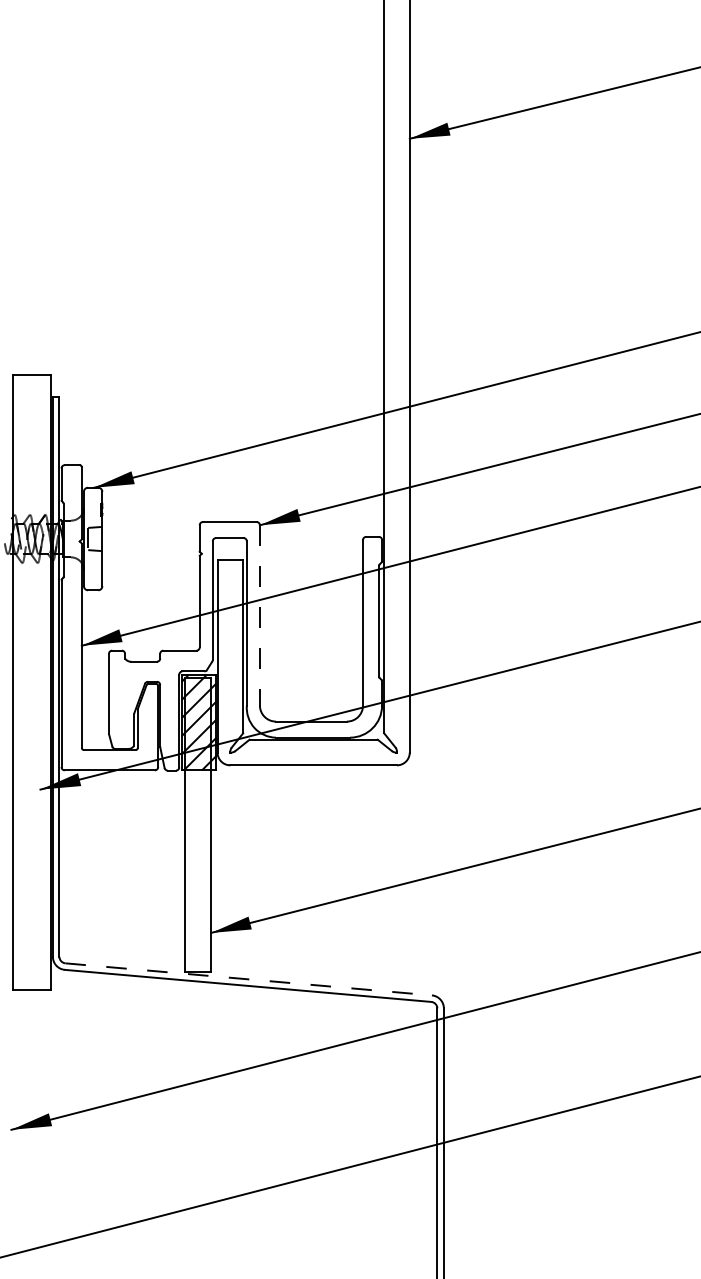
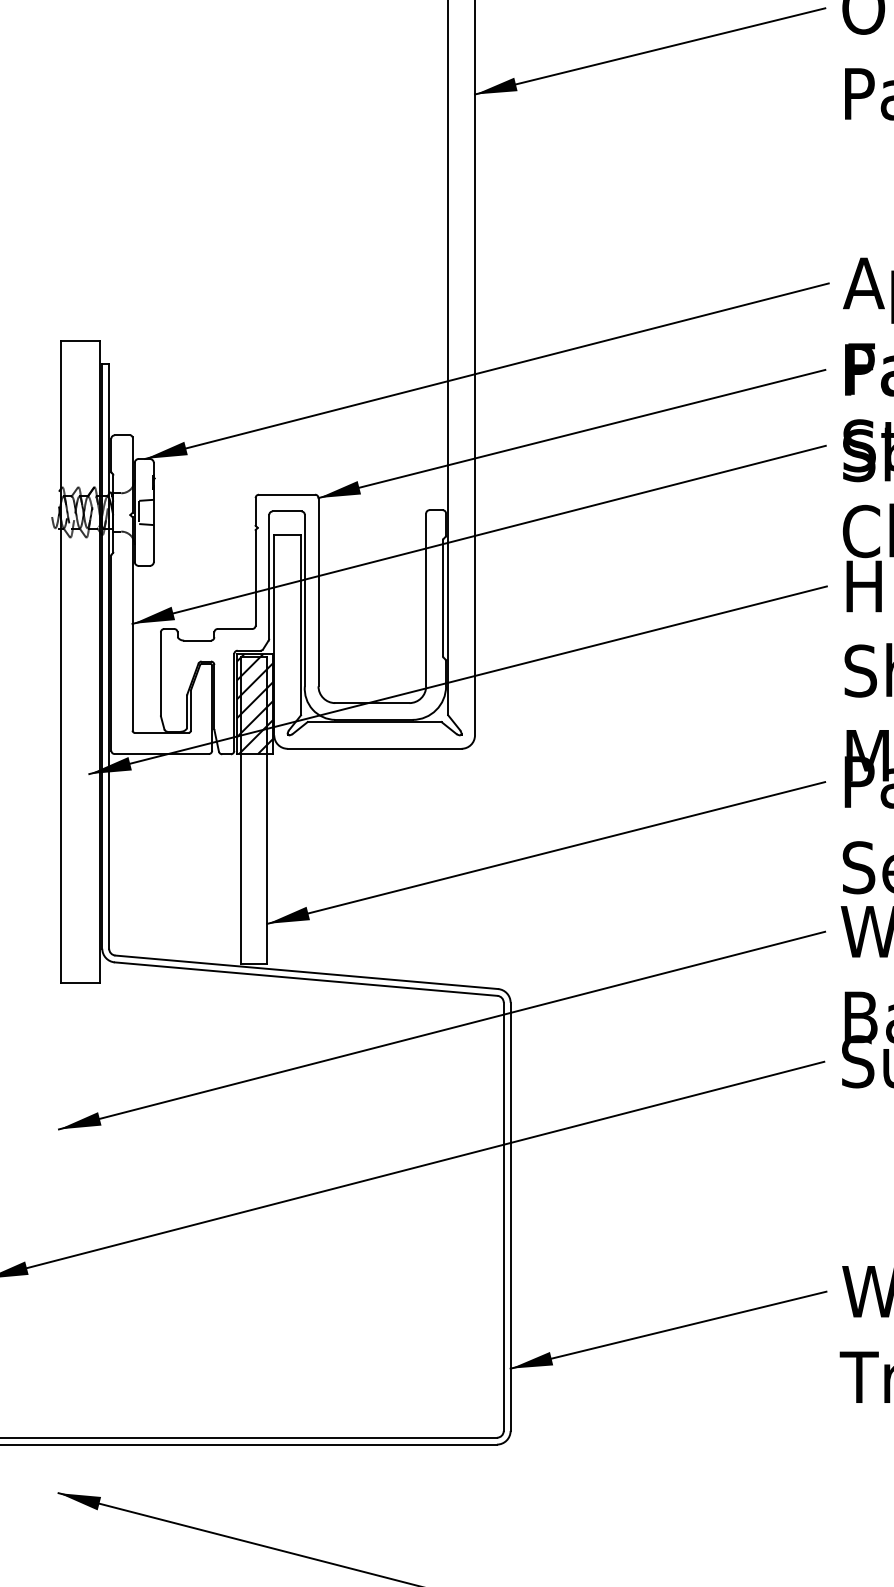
line: (259, 615) -> (318, 592), dashed -> solid
line: (249, 979) -> (307, 972), dashed -> solid

